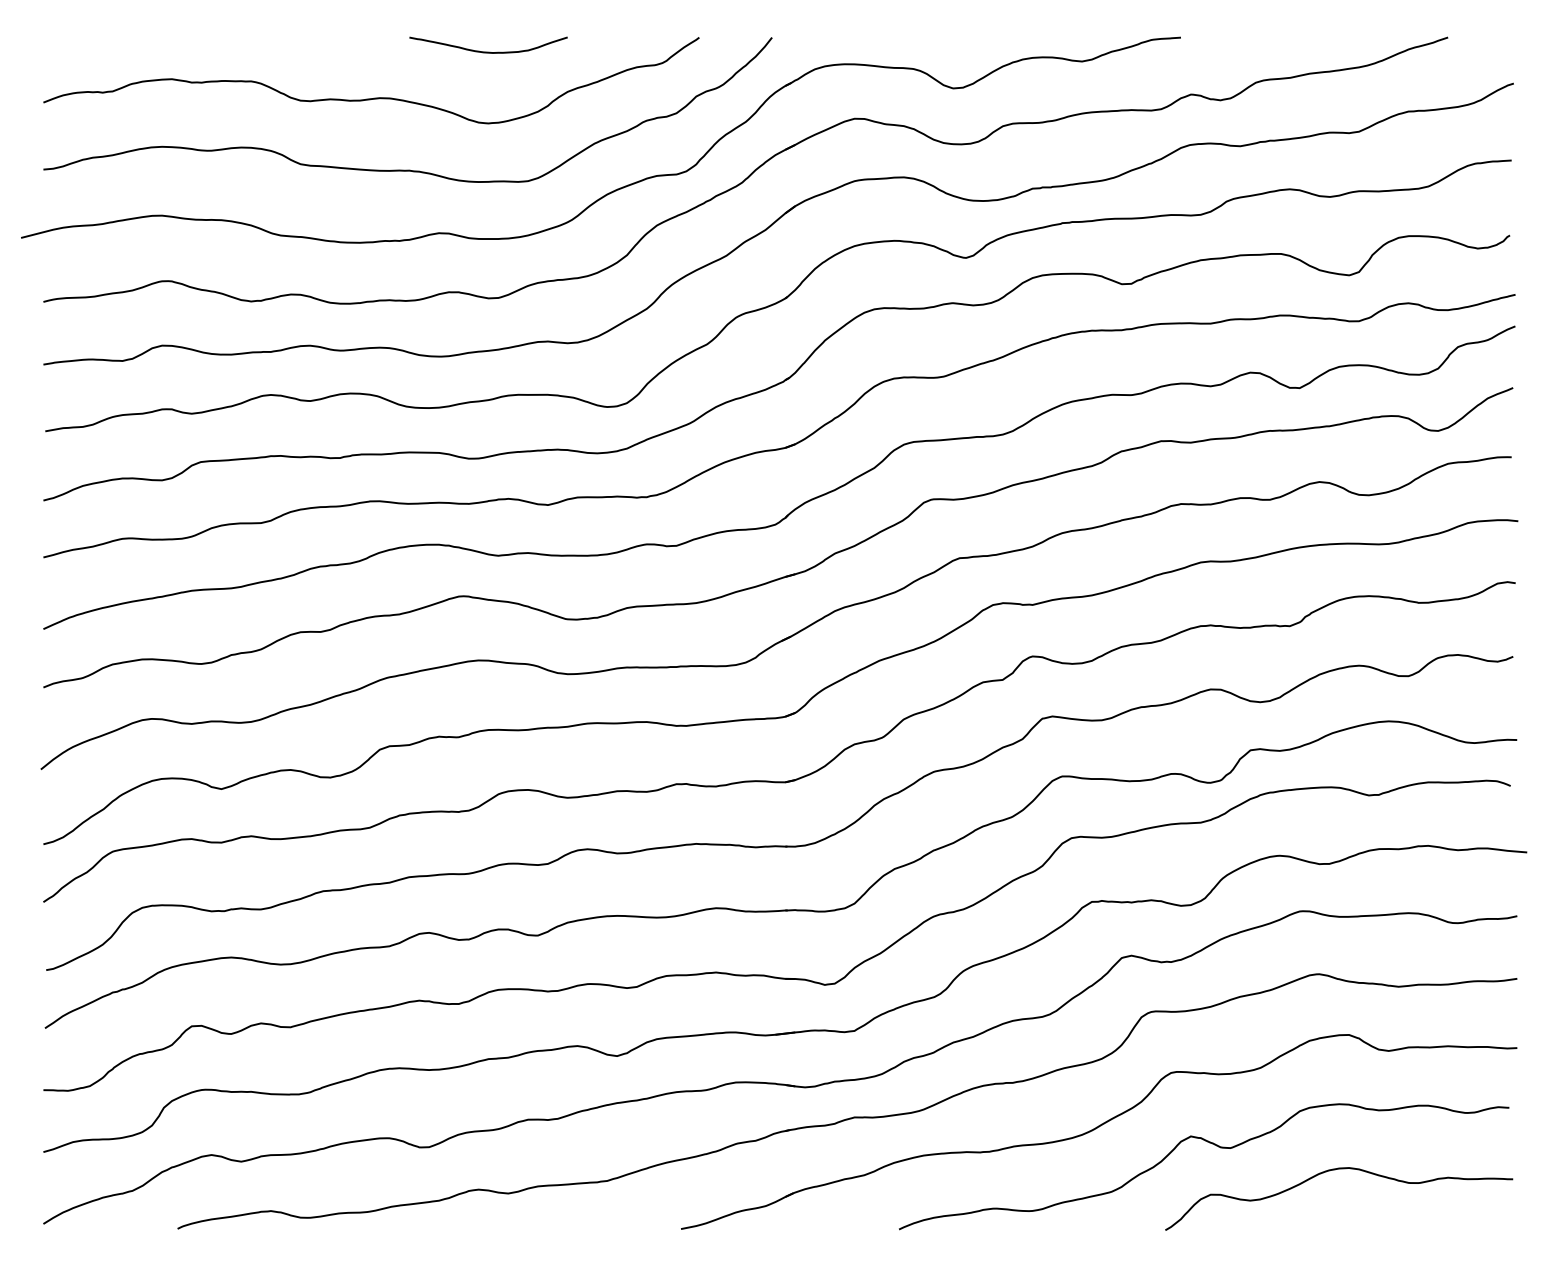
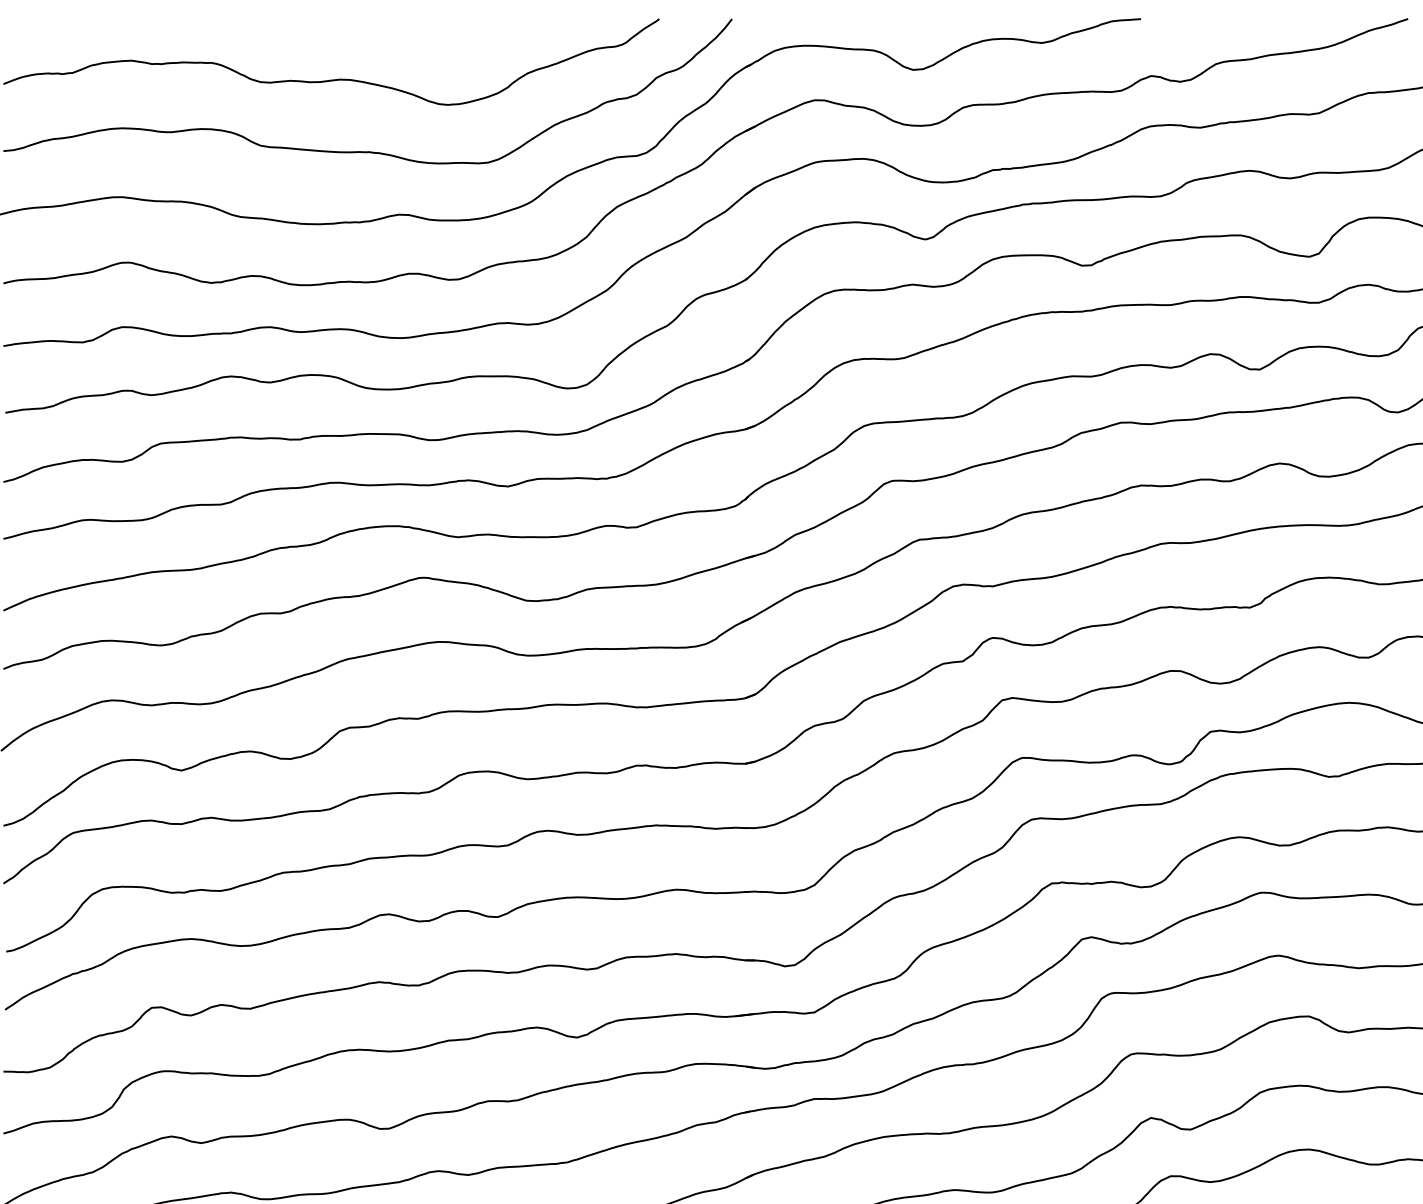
curve: (488, 51) -> (448, 32), removed

